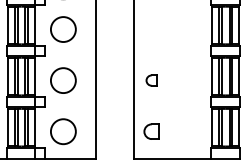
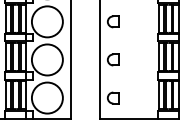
circle: (63, 29) -> (47, 21), size x1.67
part: (151, 29) -> (113, 21), added
circle: (63, 80) -> (47, 59), size x1.67
part: (151, 80) -> (113, 59), size x1.43
circle: (63, 131) -> (47, 97), size x1.67

